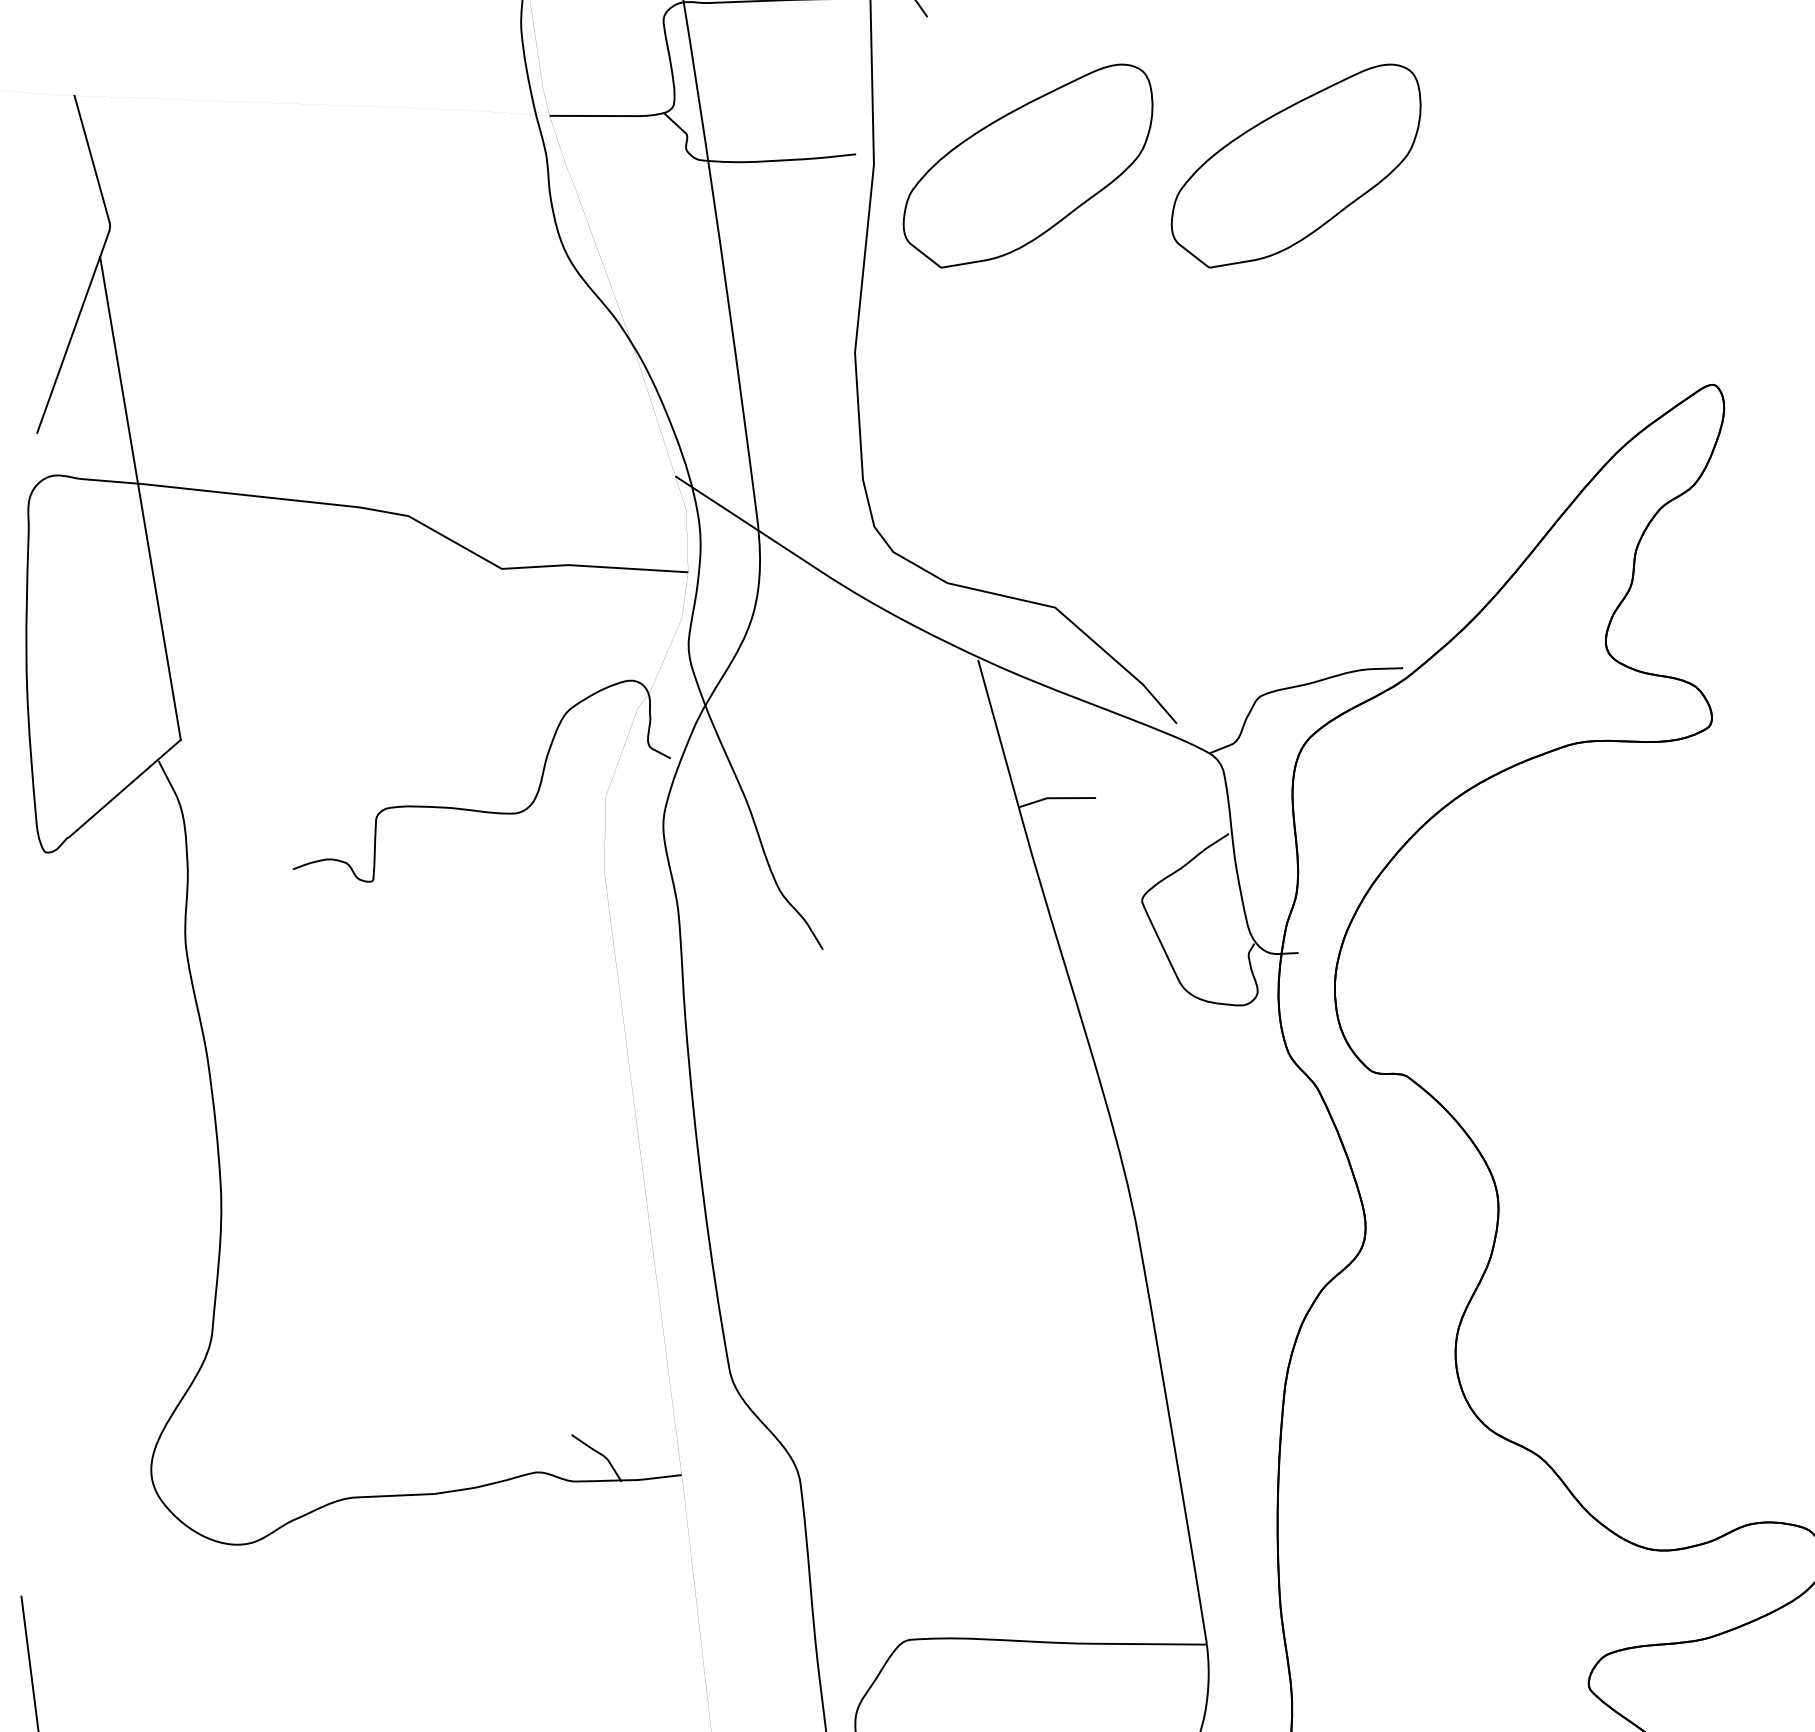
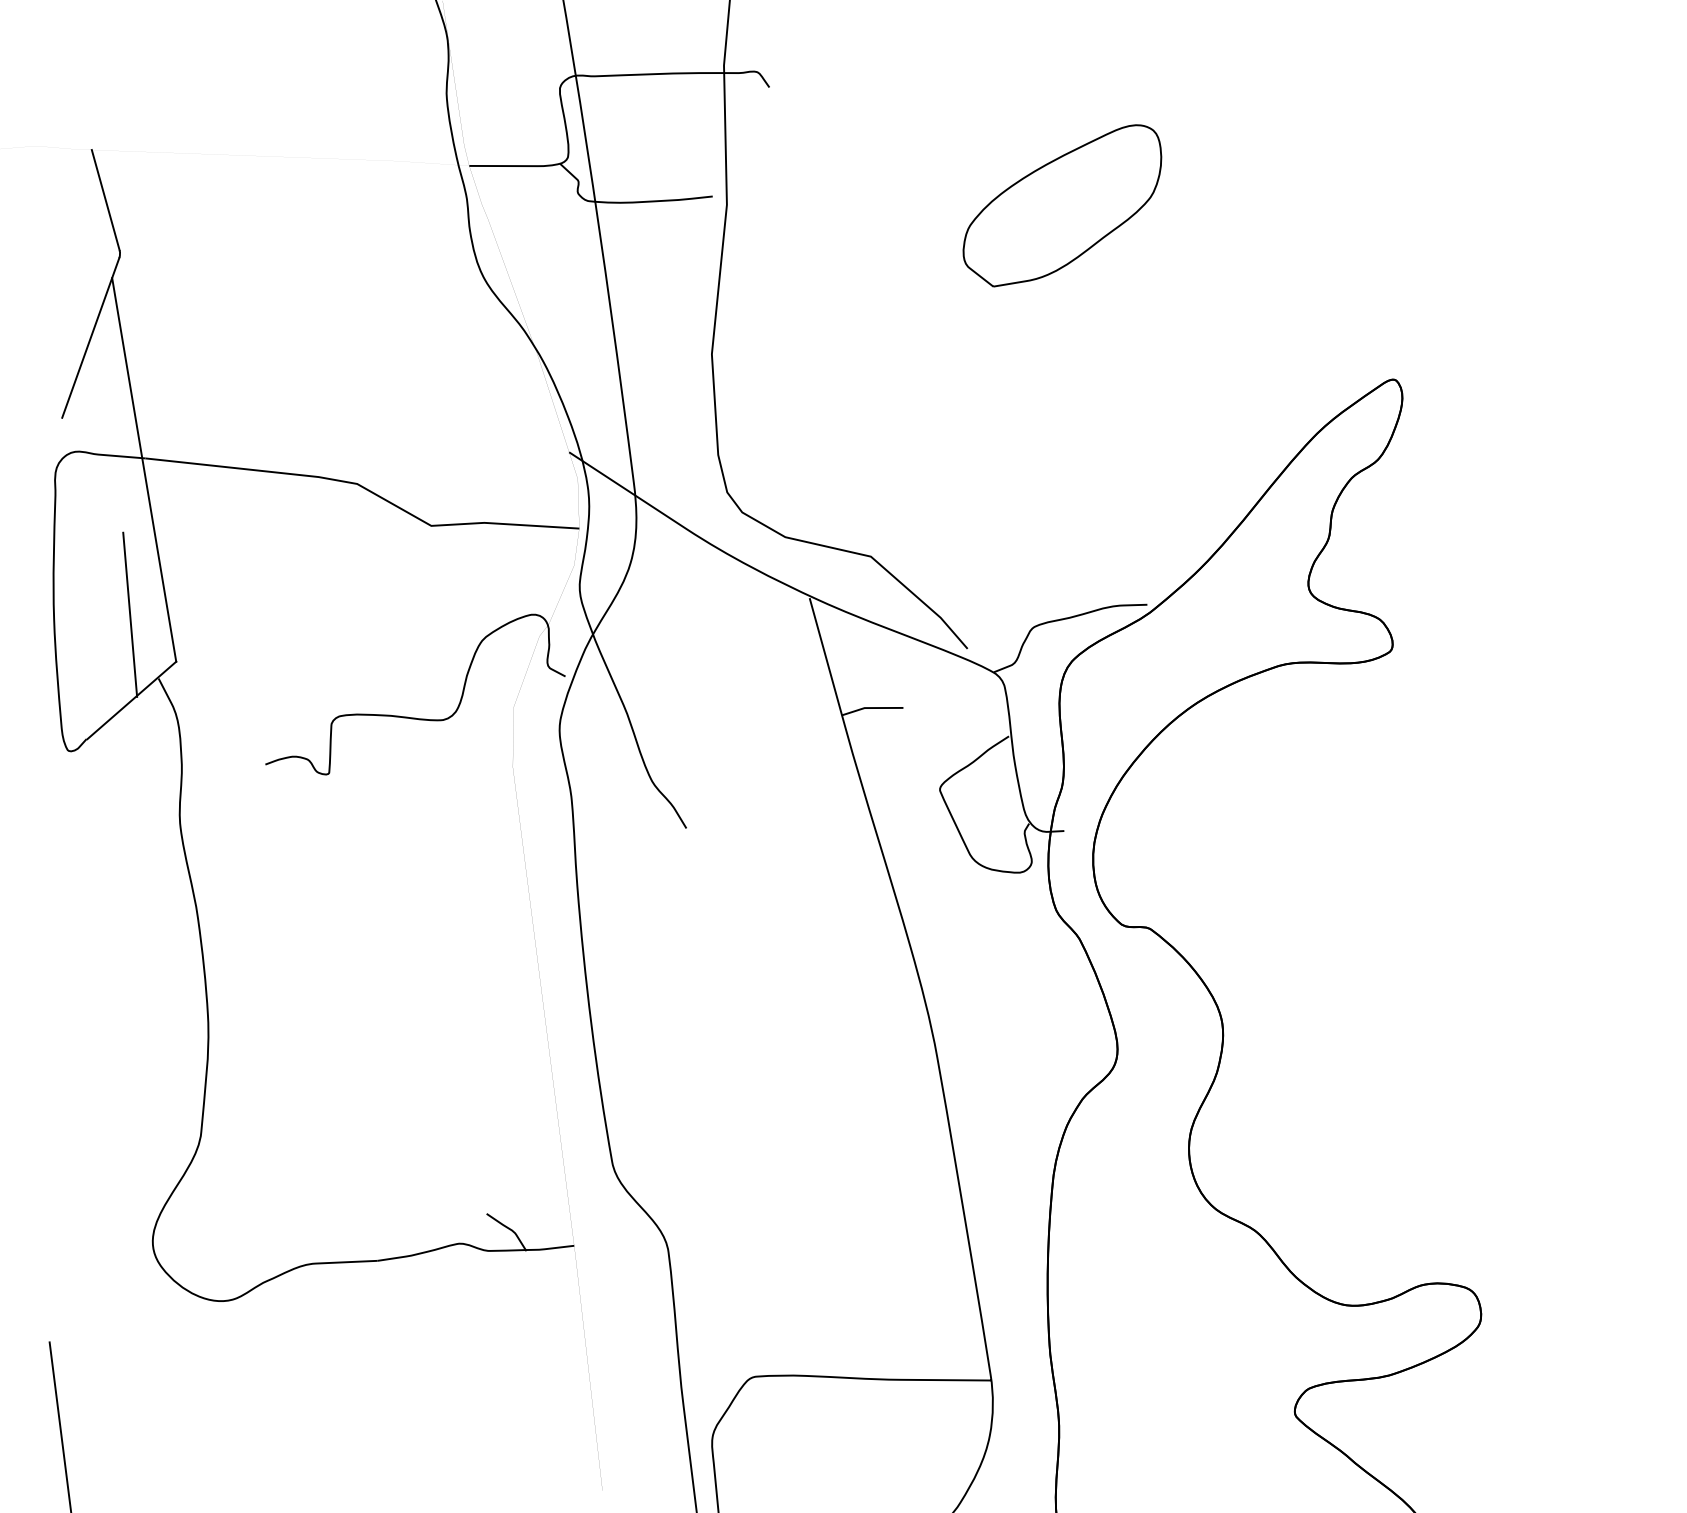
part: (1028, 165) -> (849, 205), removed
line: (123, 680) -> (130, 614), added

